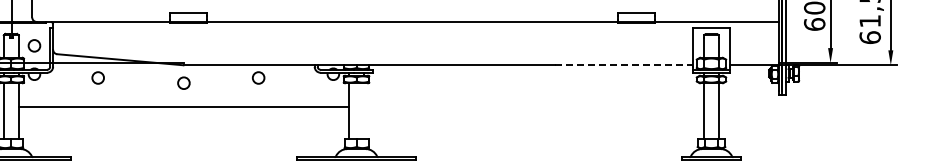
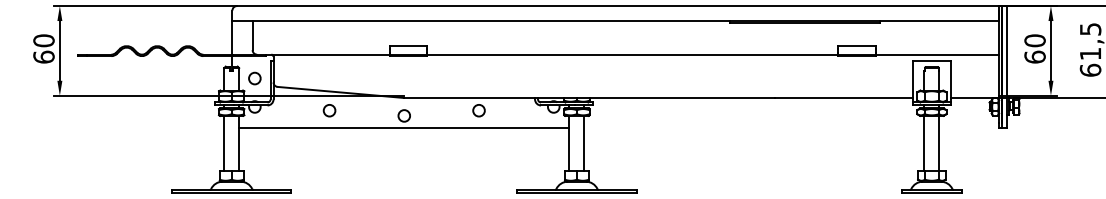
line: (624, 64) -> (844, 97), dashed -> solid
circle: (98, 77) -> (329, 110), moved
line: (184, 106) -> (404, 127), moved
line: (364, 110) -> (584, 143), added

